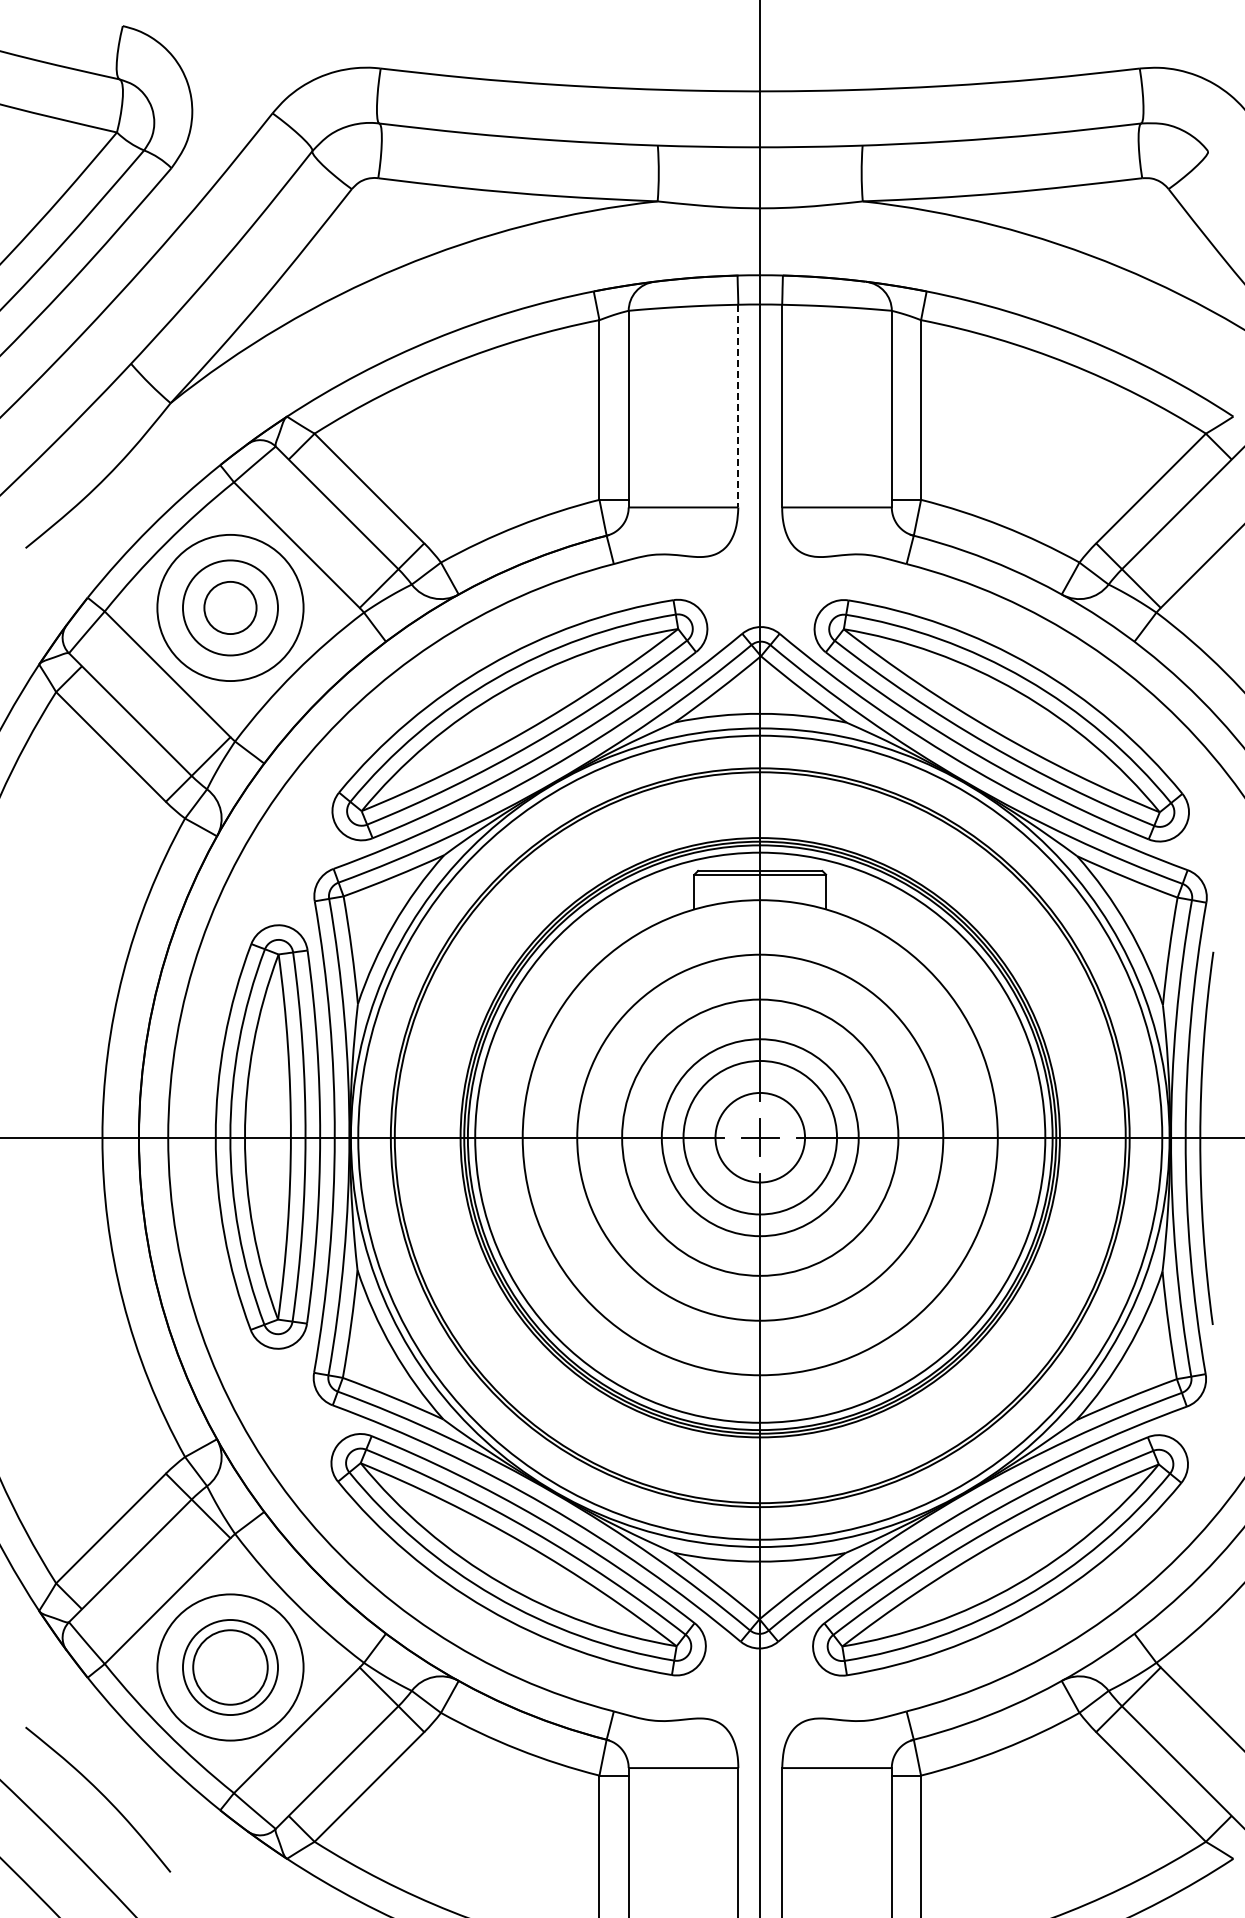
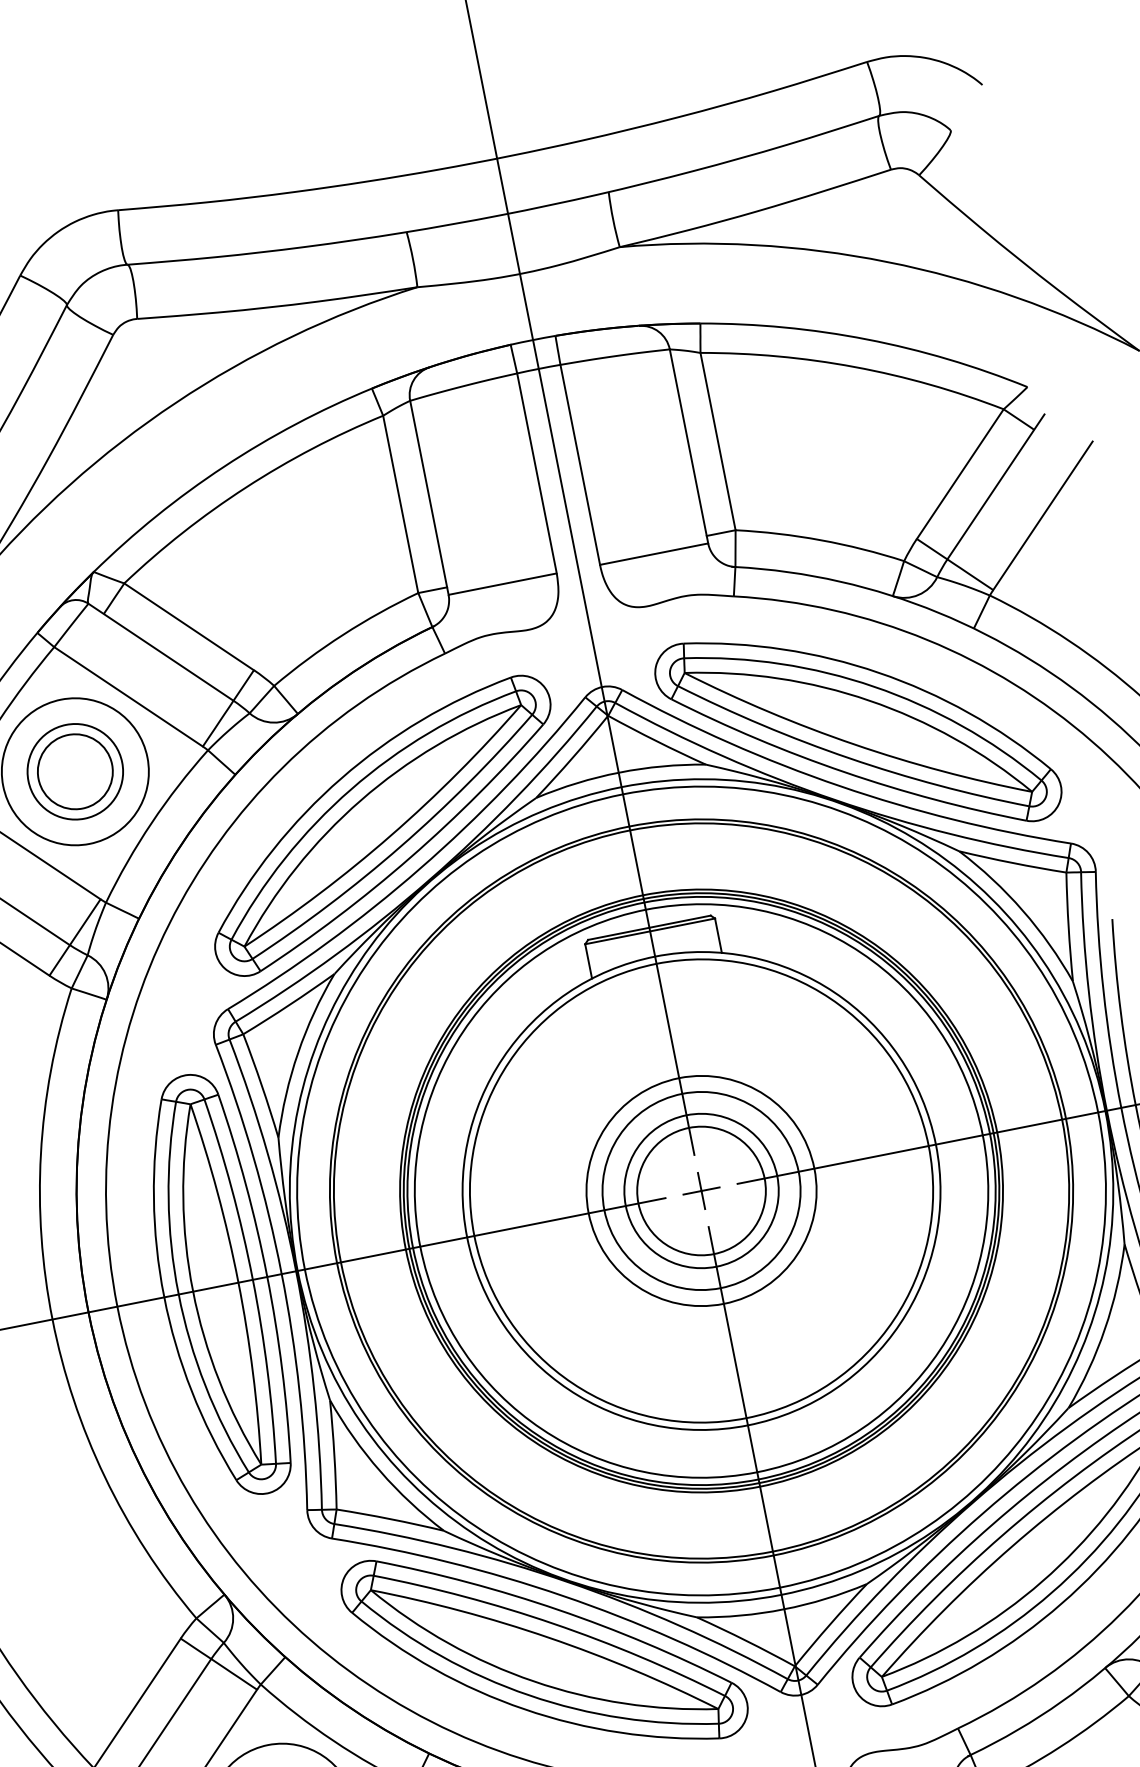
line: (738, 406) -> (537, 473), dashed -> solid
circle: (230, 607) -> (75, 771), size x1.43
circle: (759, 1137) -> (700, 1190), size x0.62
circle: (760, 1137) -> (701, 1190), size x1.43
circle: (760, 1137) -> (701, 1190), size x1.67

